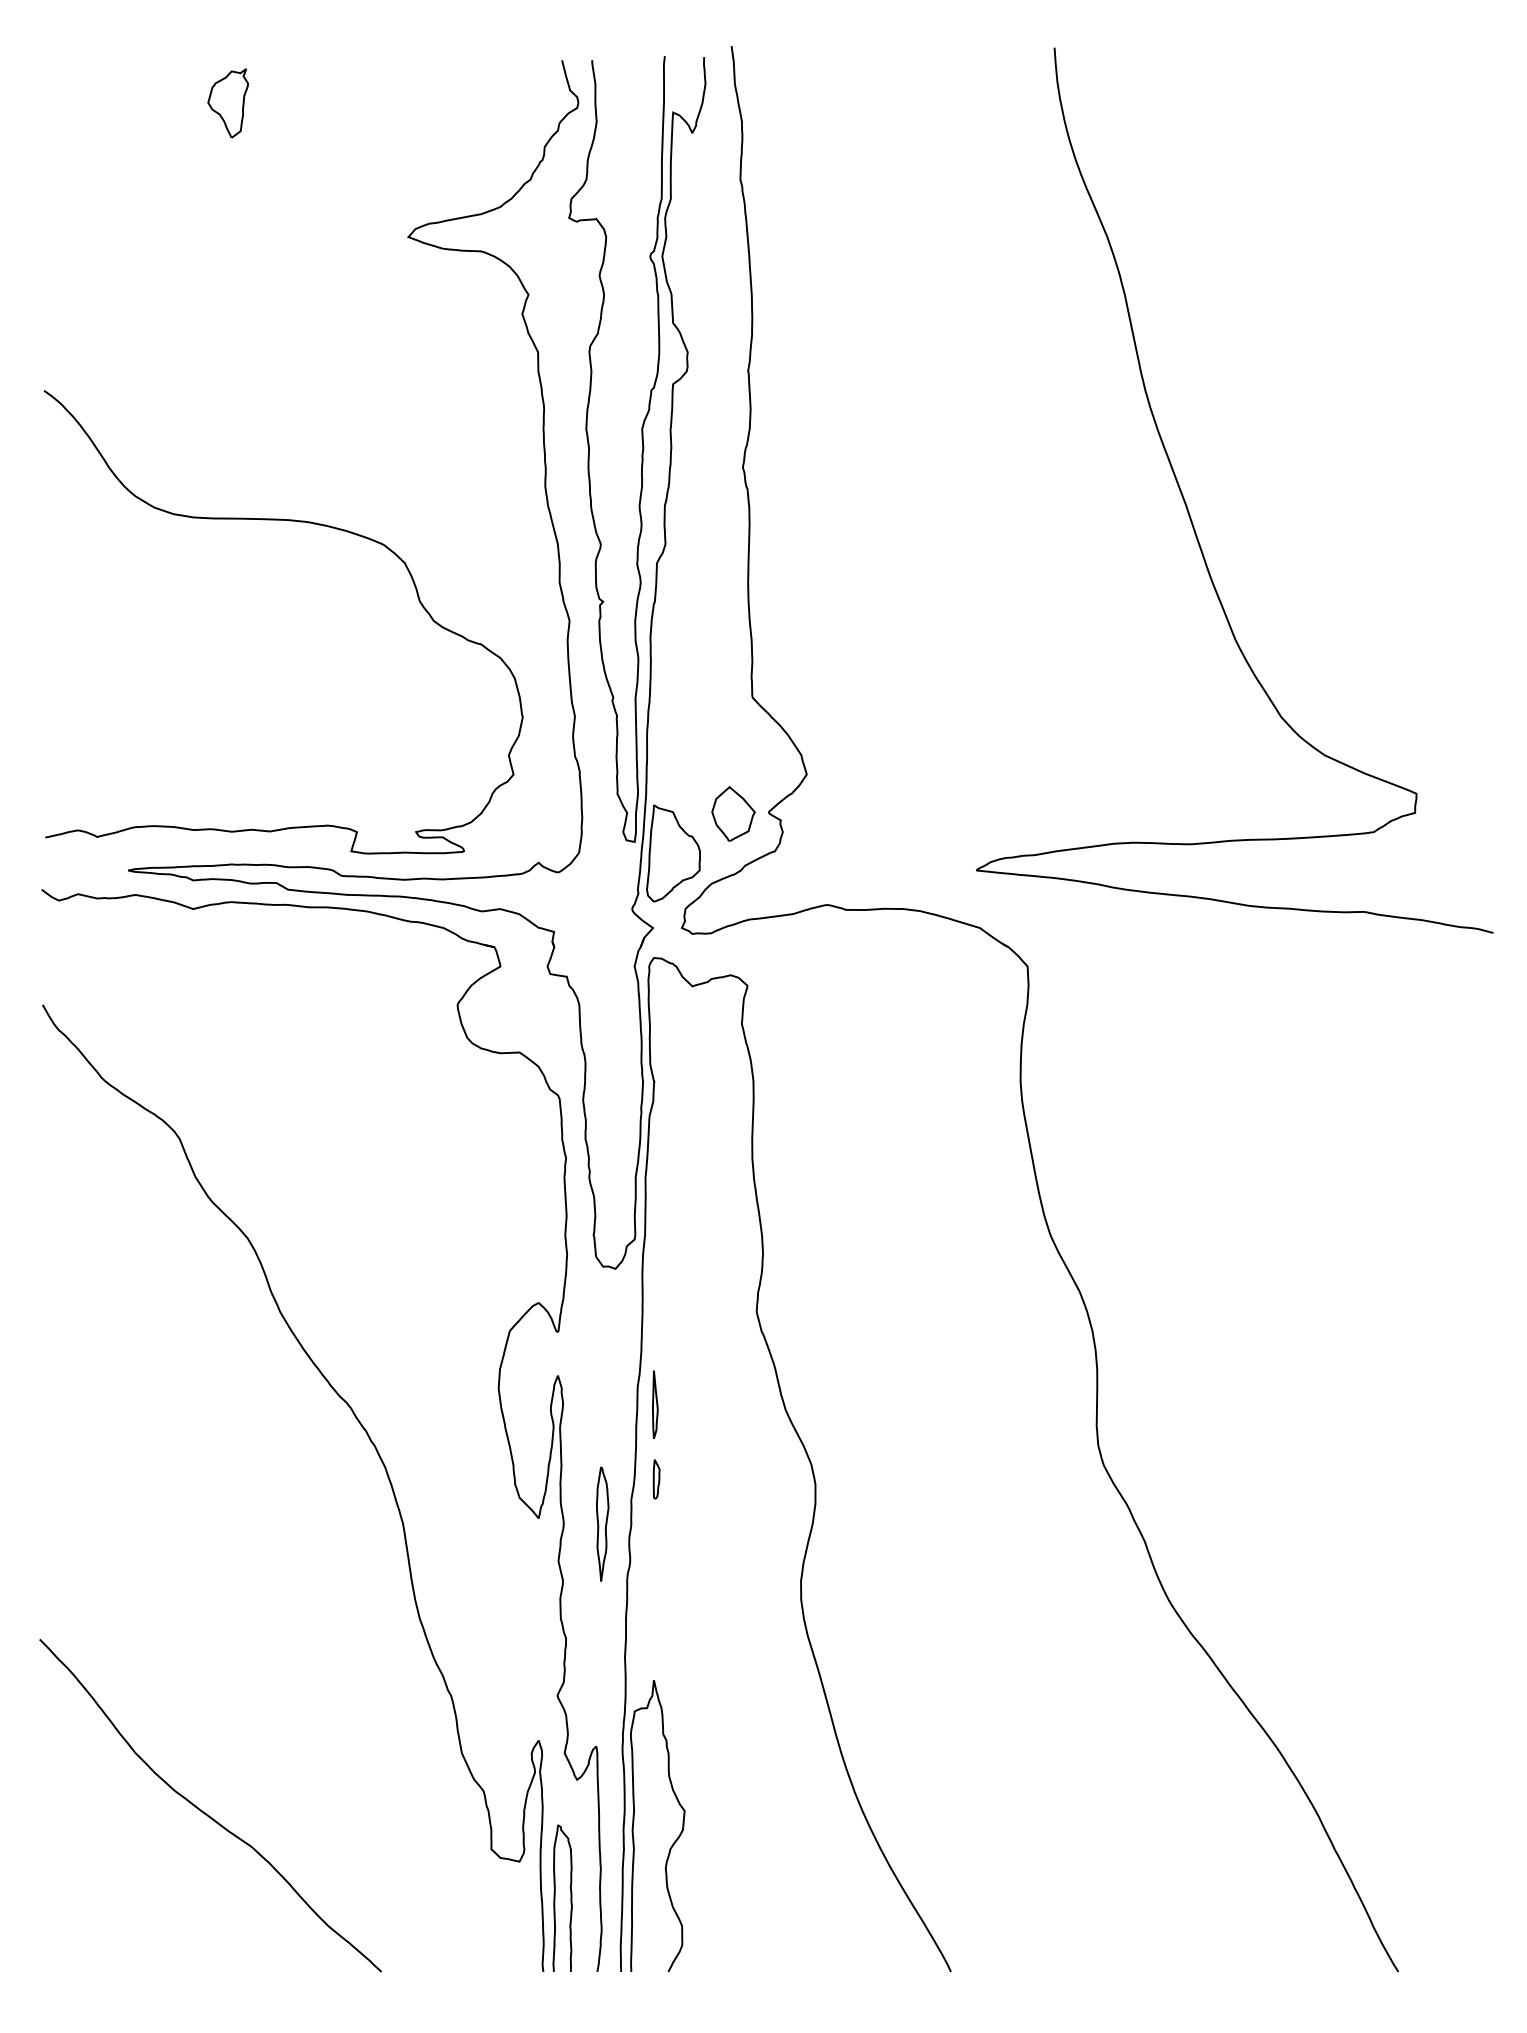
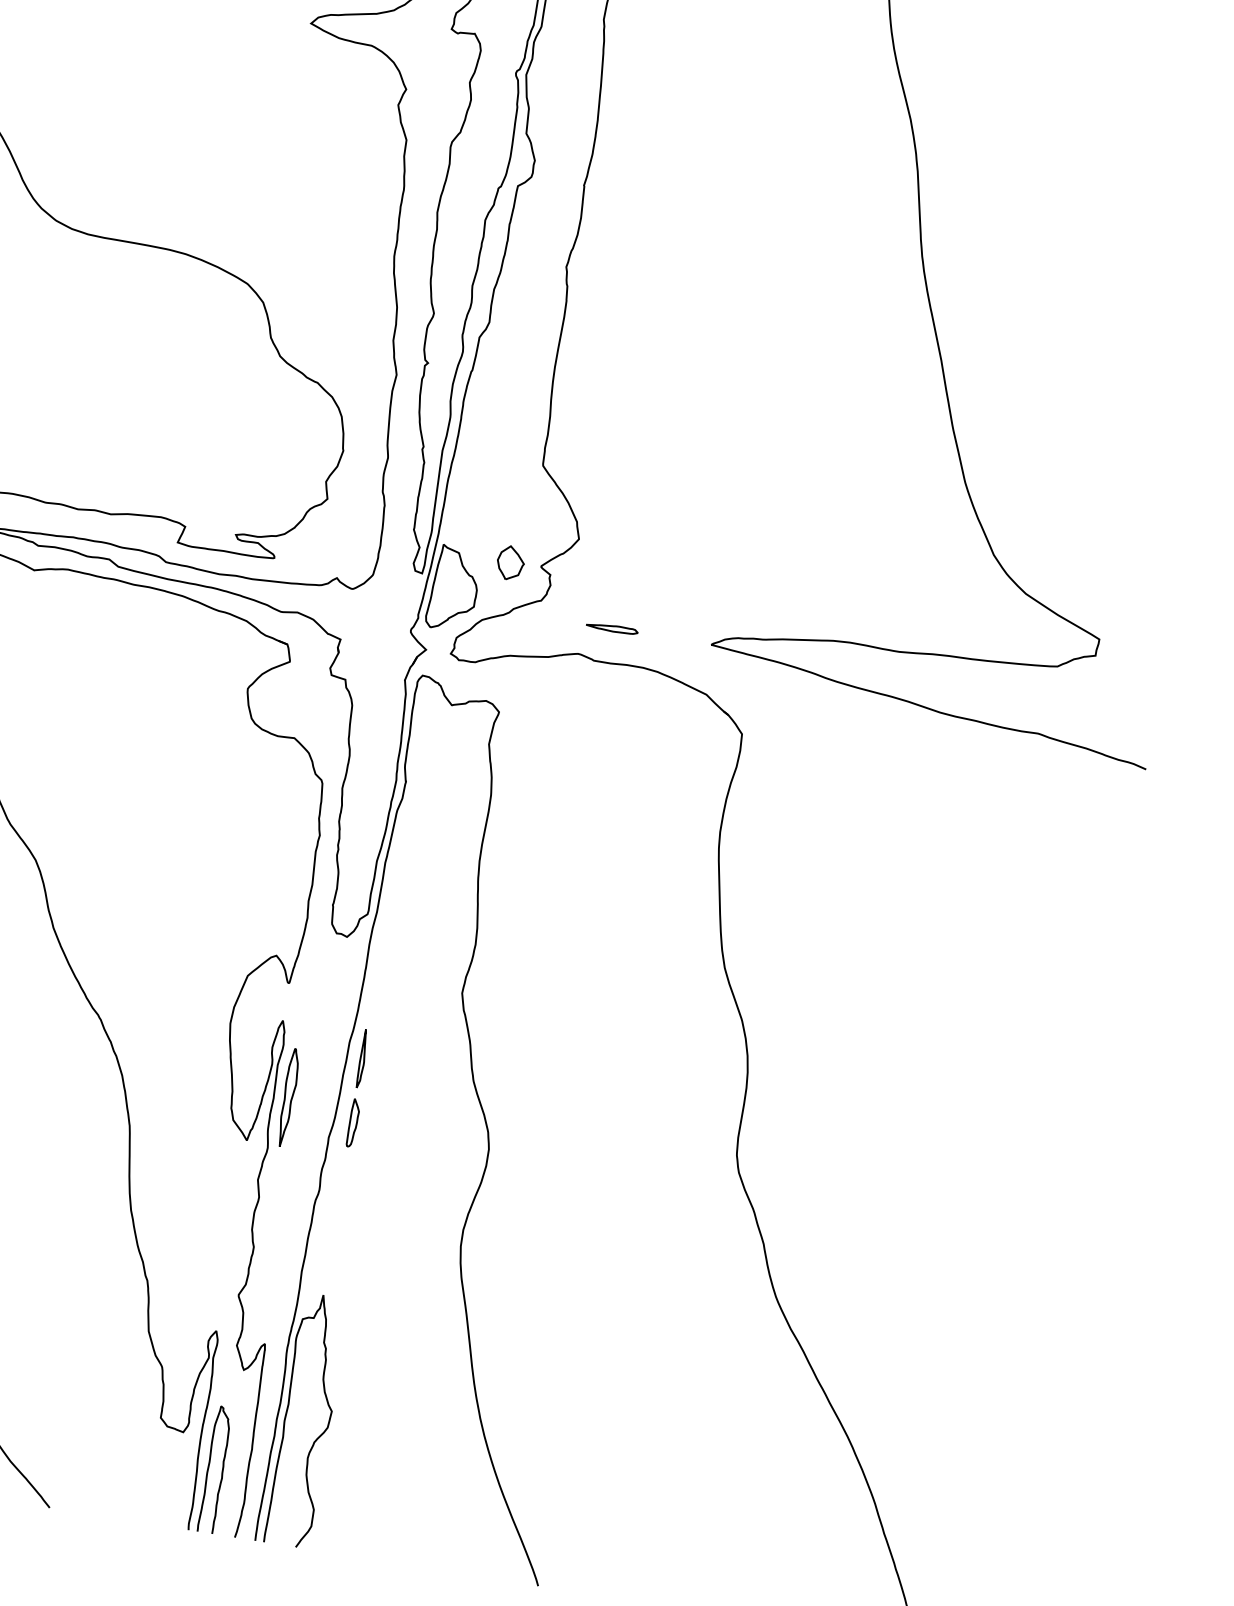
part: (733, 814) -> (510, 563), size x0.71
part: (860, 869) -> (612, 628), added
part: (656, 1479) -> (353, 1123), size x1.43
part: (602, 1523) -> (288, 1097), moved

